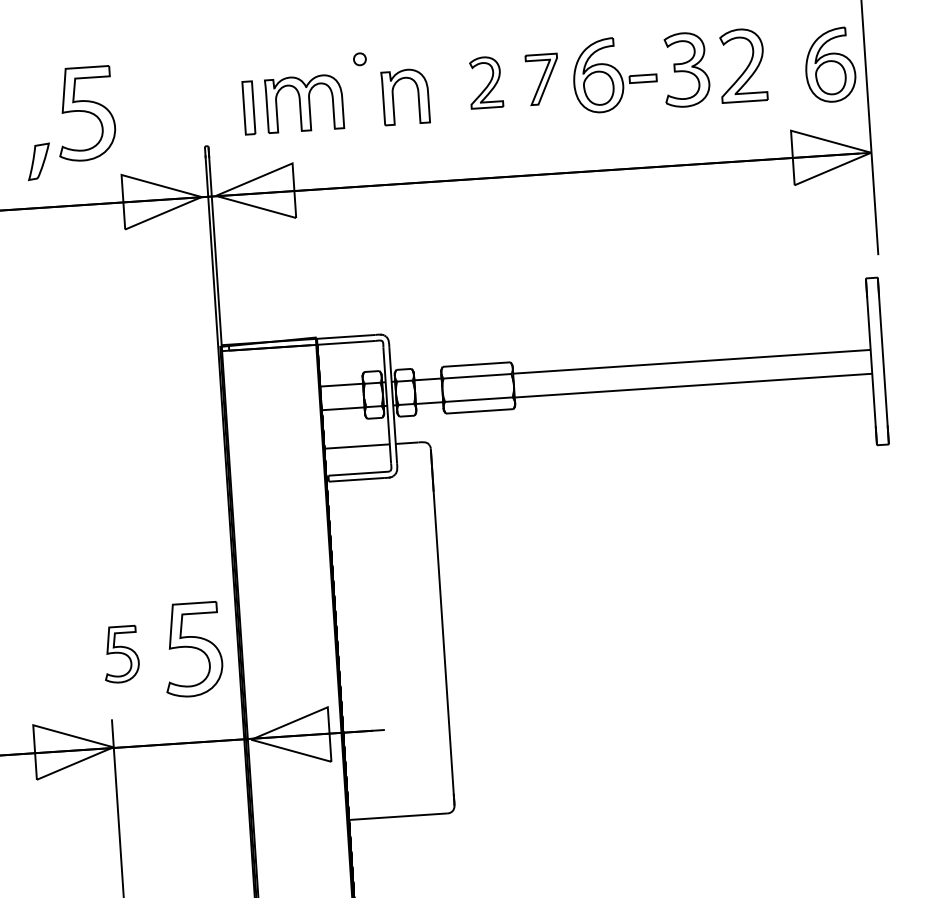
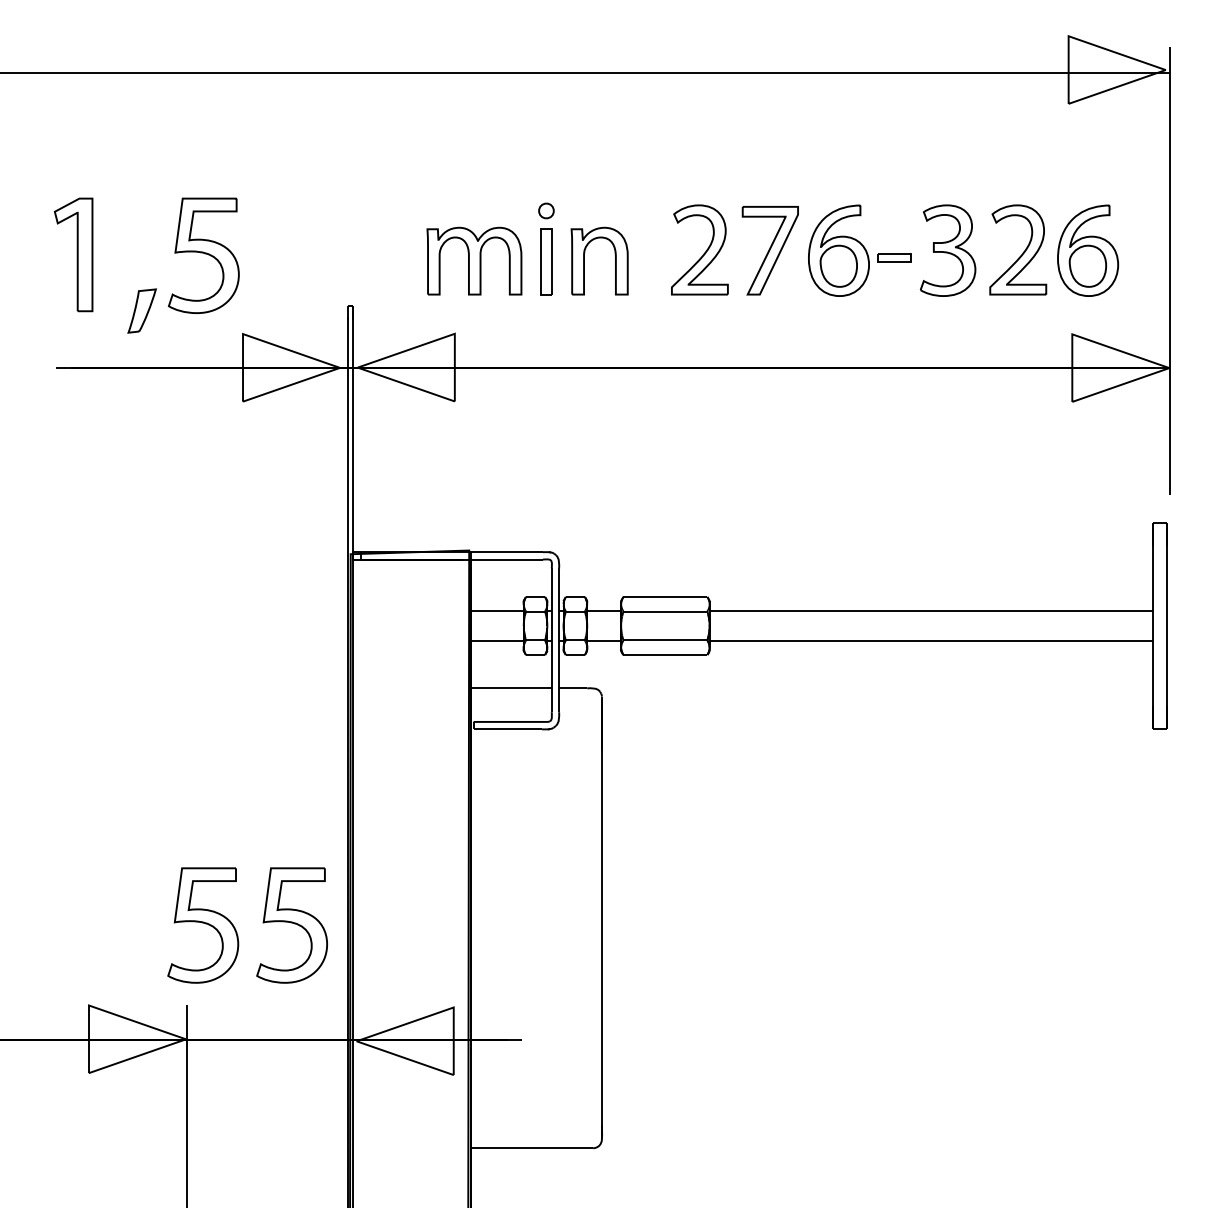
part: (830, 64) -> (1088, 250), moved
part: (542, 79) -> (769, 250), size x1.43
part: (485, 82) -> (699, 249), size x1.43
part: (248, 107) -> (546, 261), moved
part: (121, 654) -> (203, 925), size x1.67

